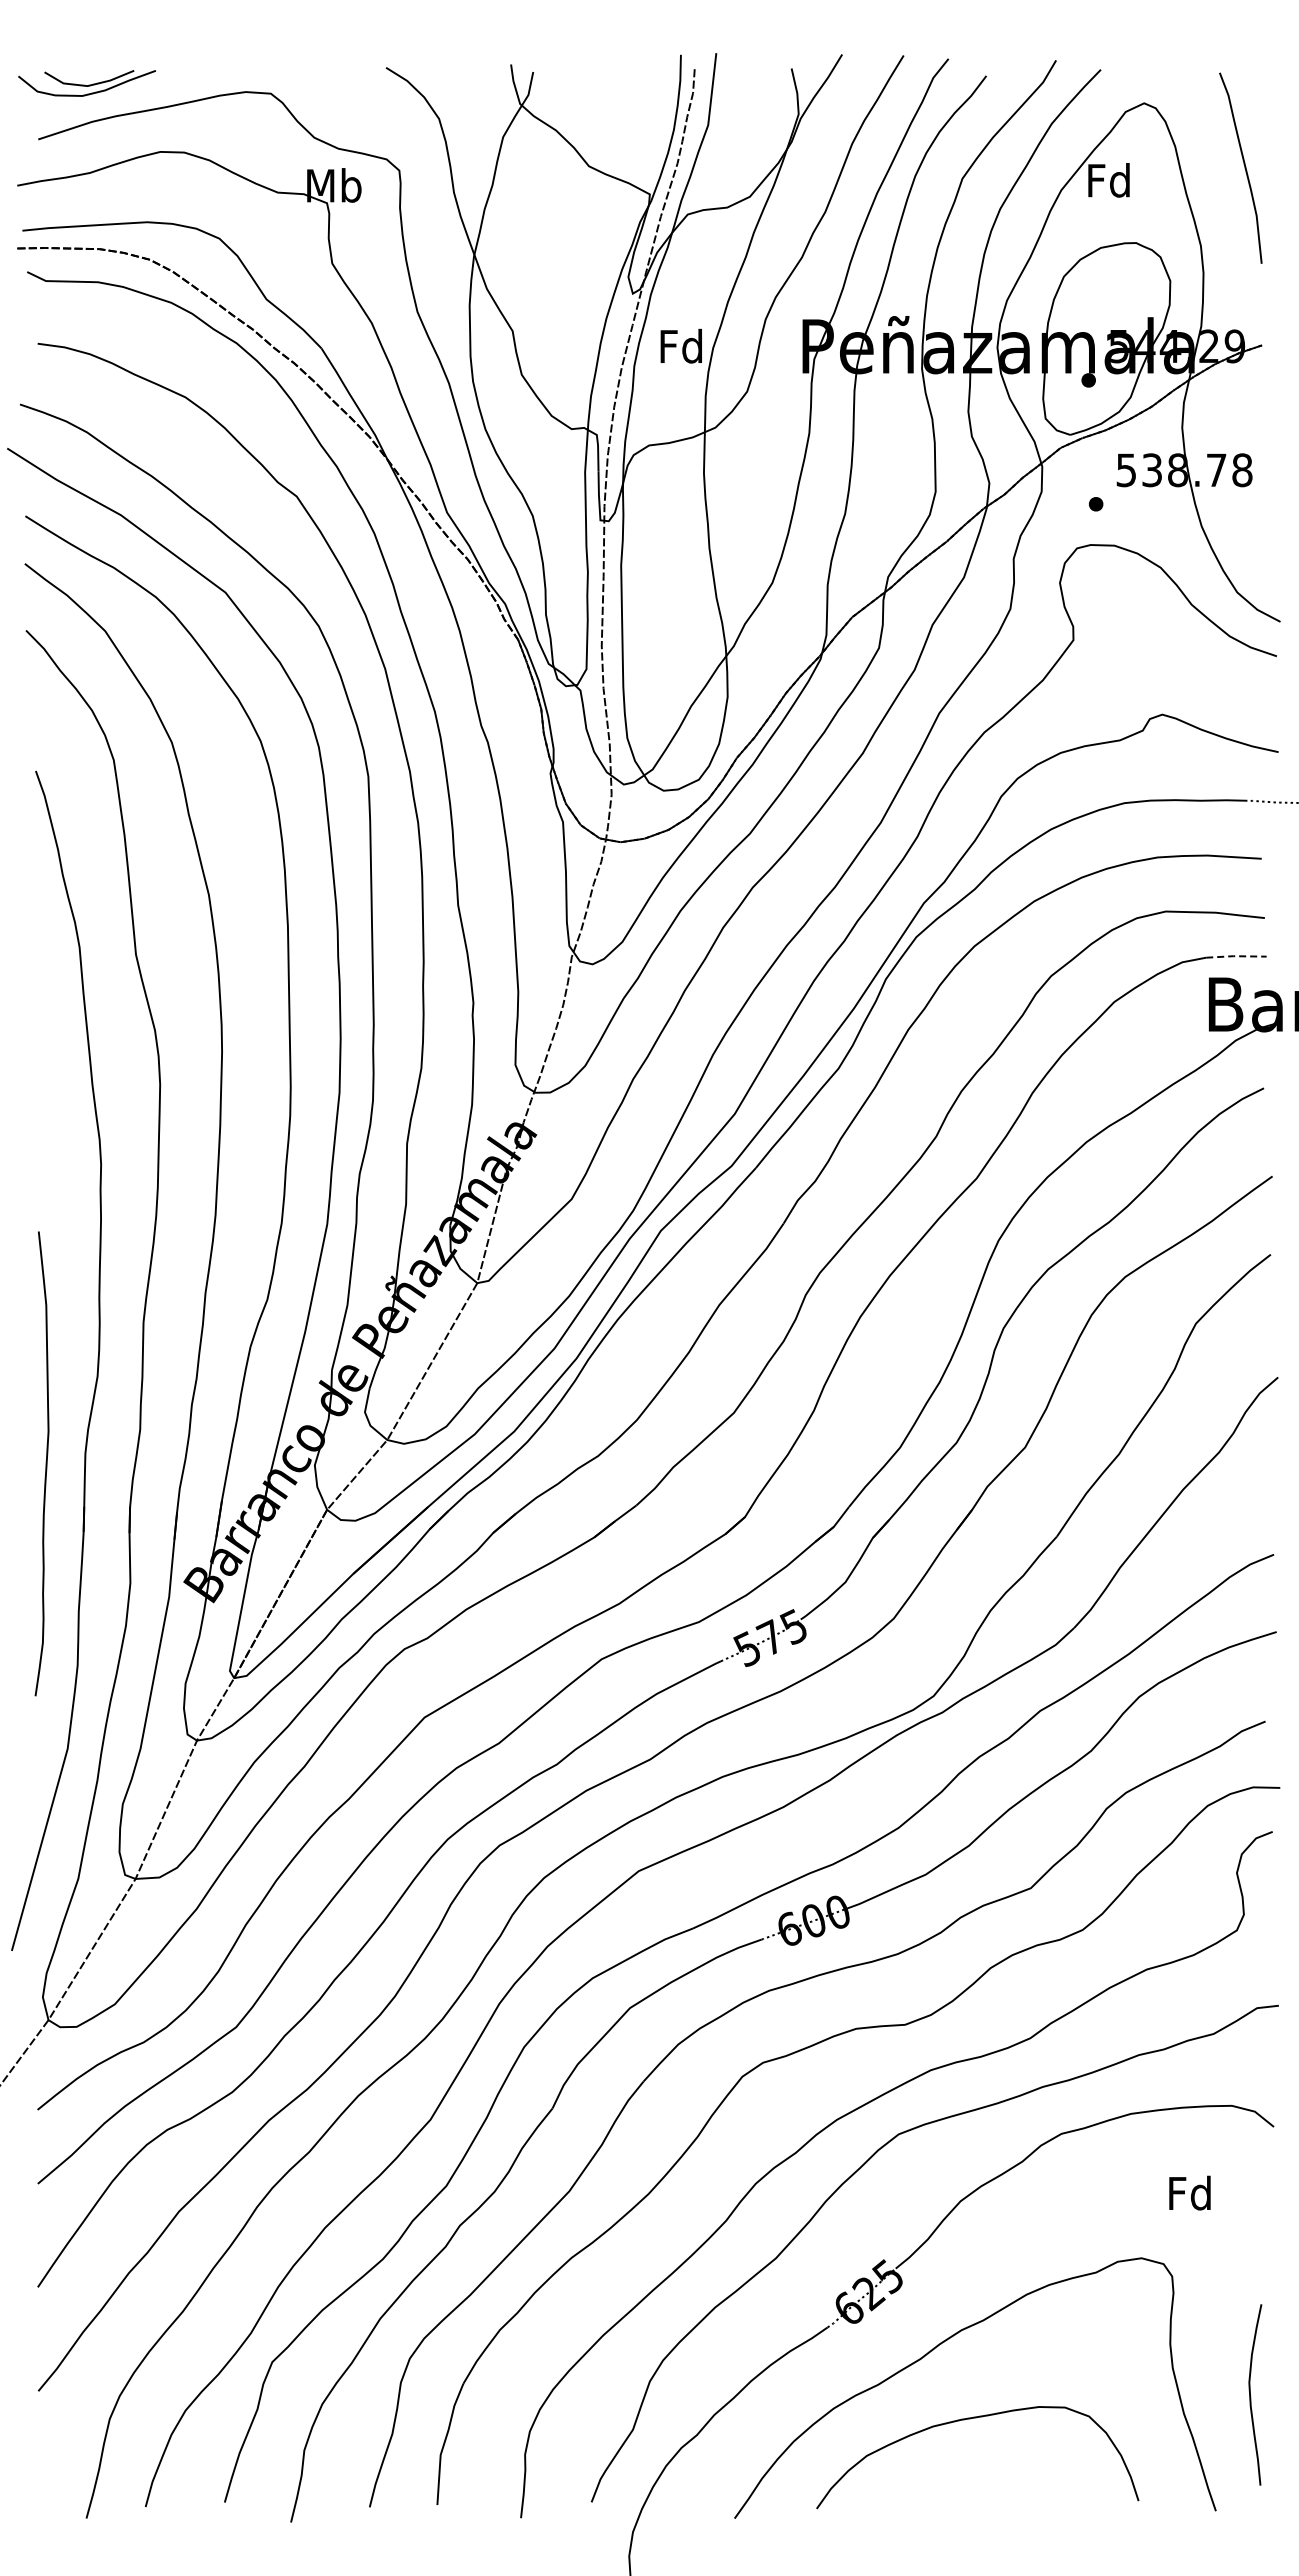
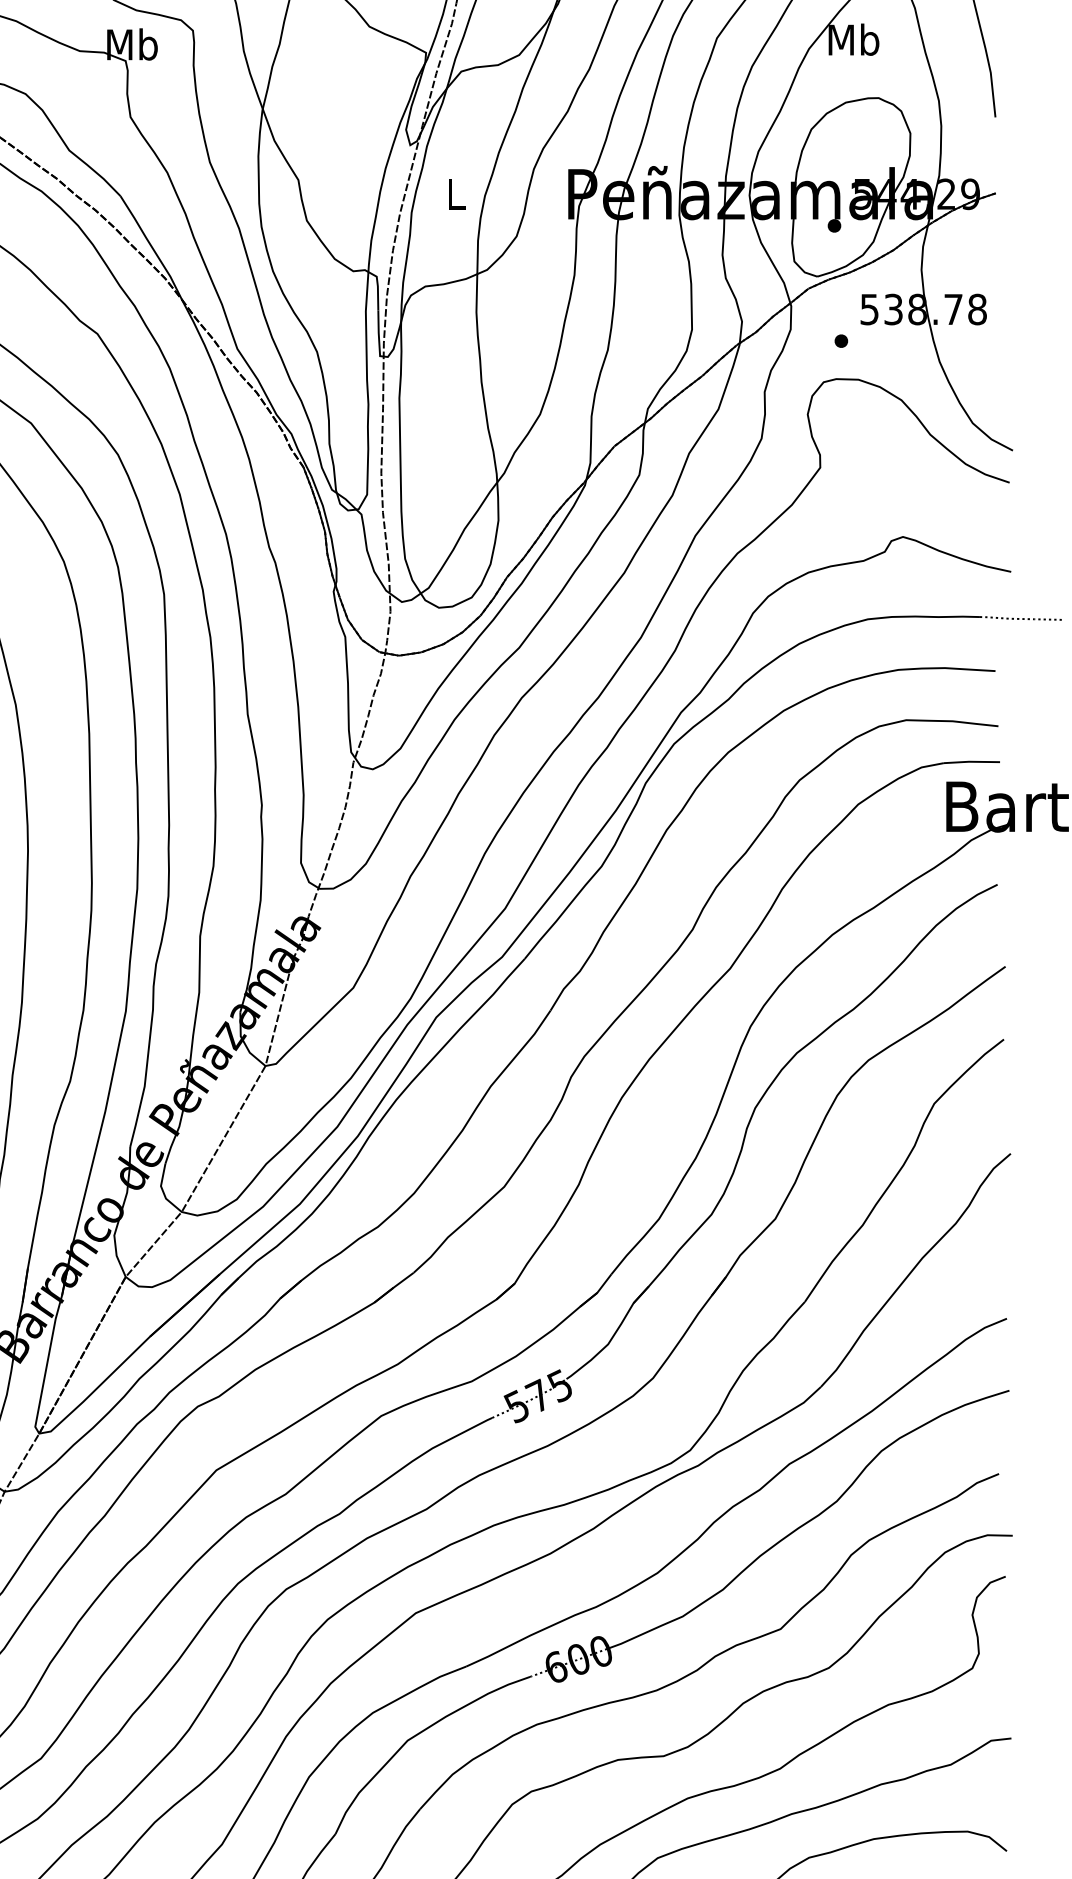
text: (1109, 180) -> (853, 39), Fd -> Mb
text: (680, 345) -> (454, 193), Fd -> L
line: (1236, 956) -> (972, 762), dashed -> solid

